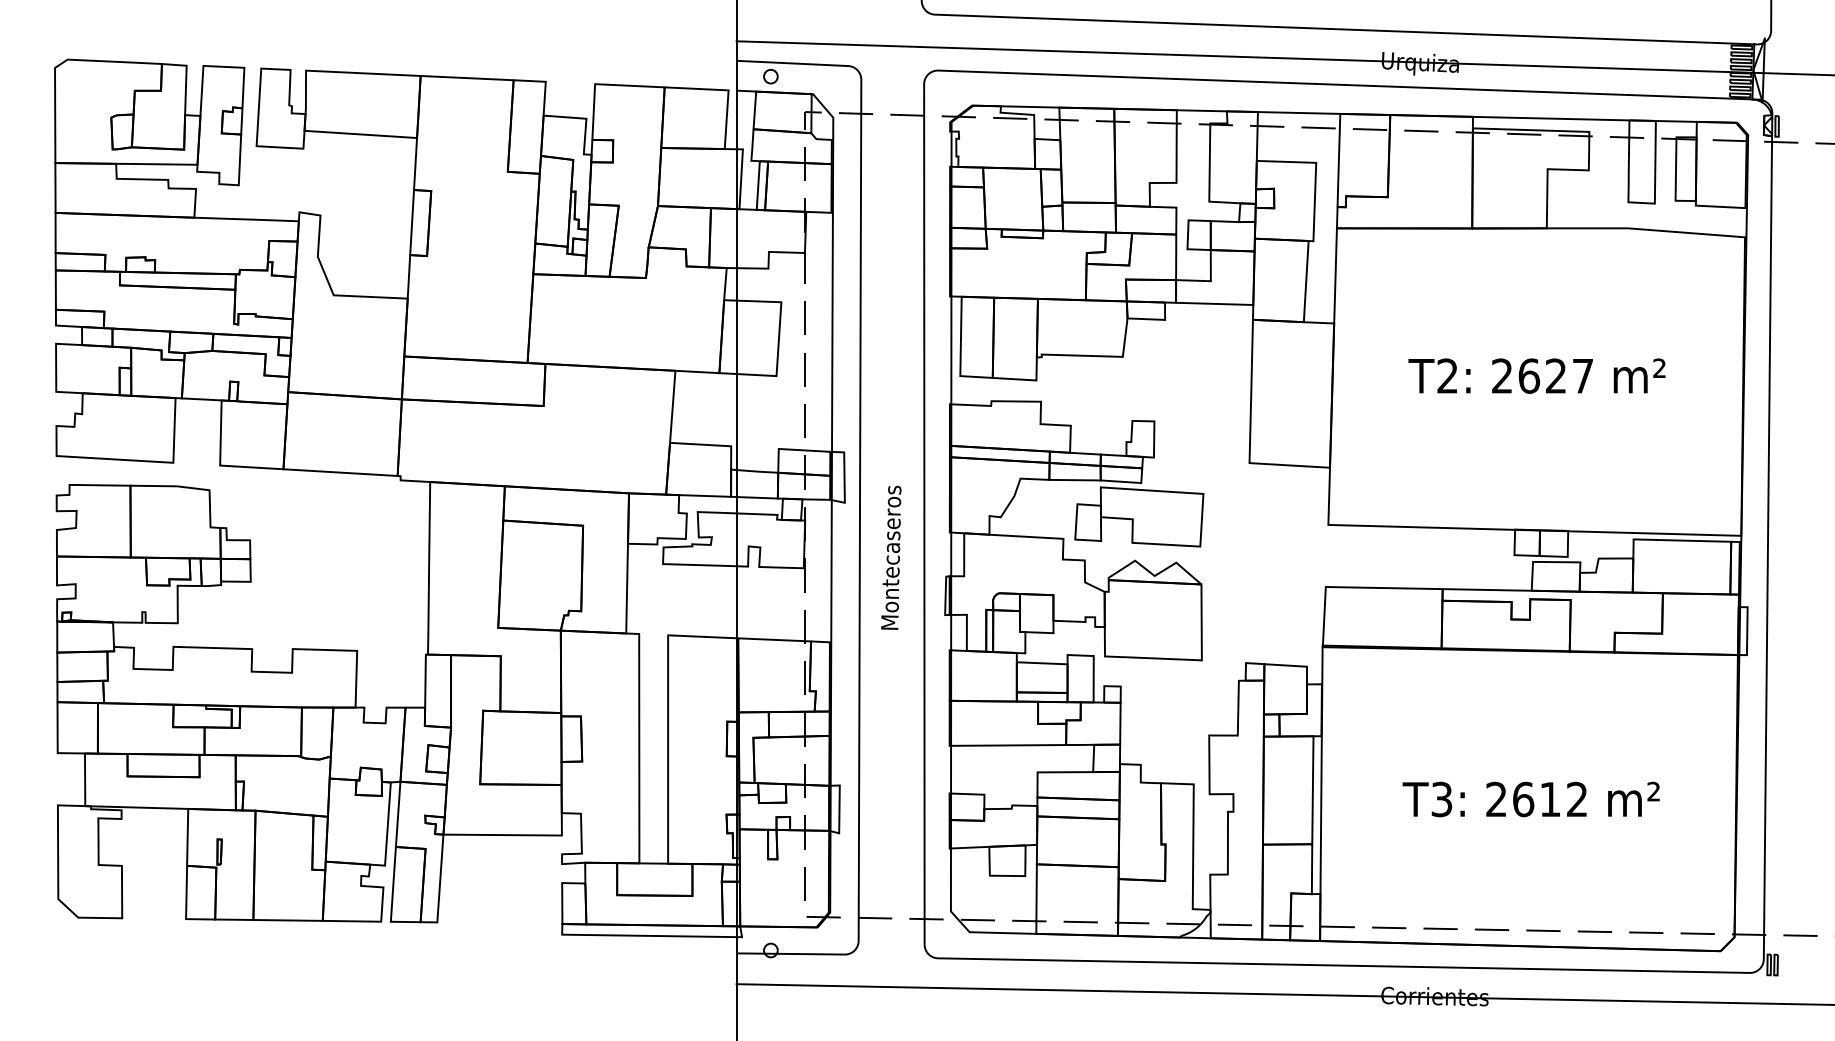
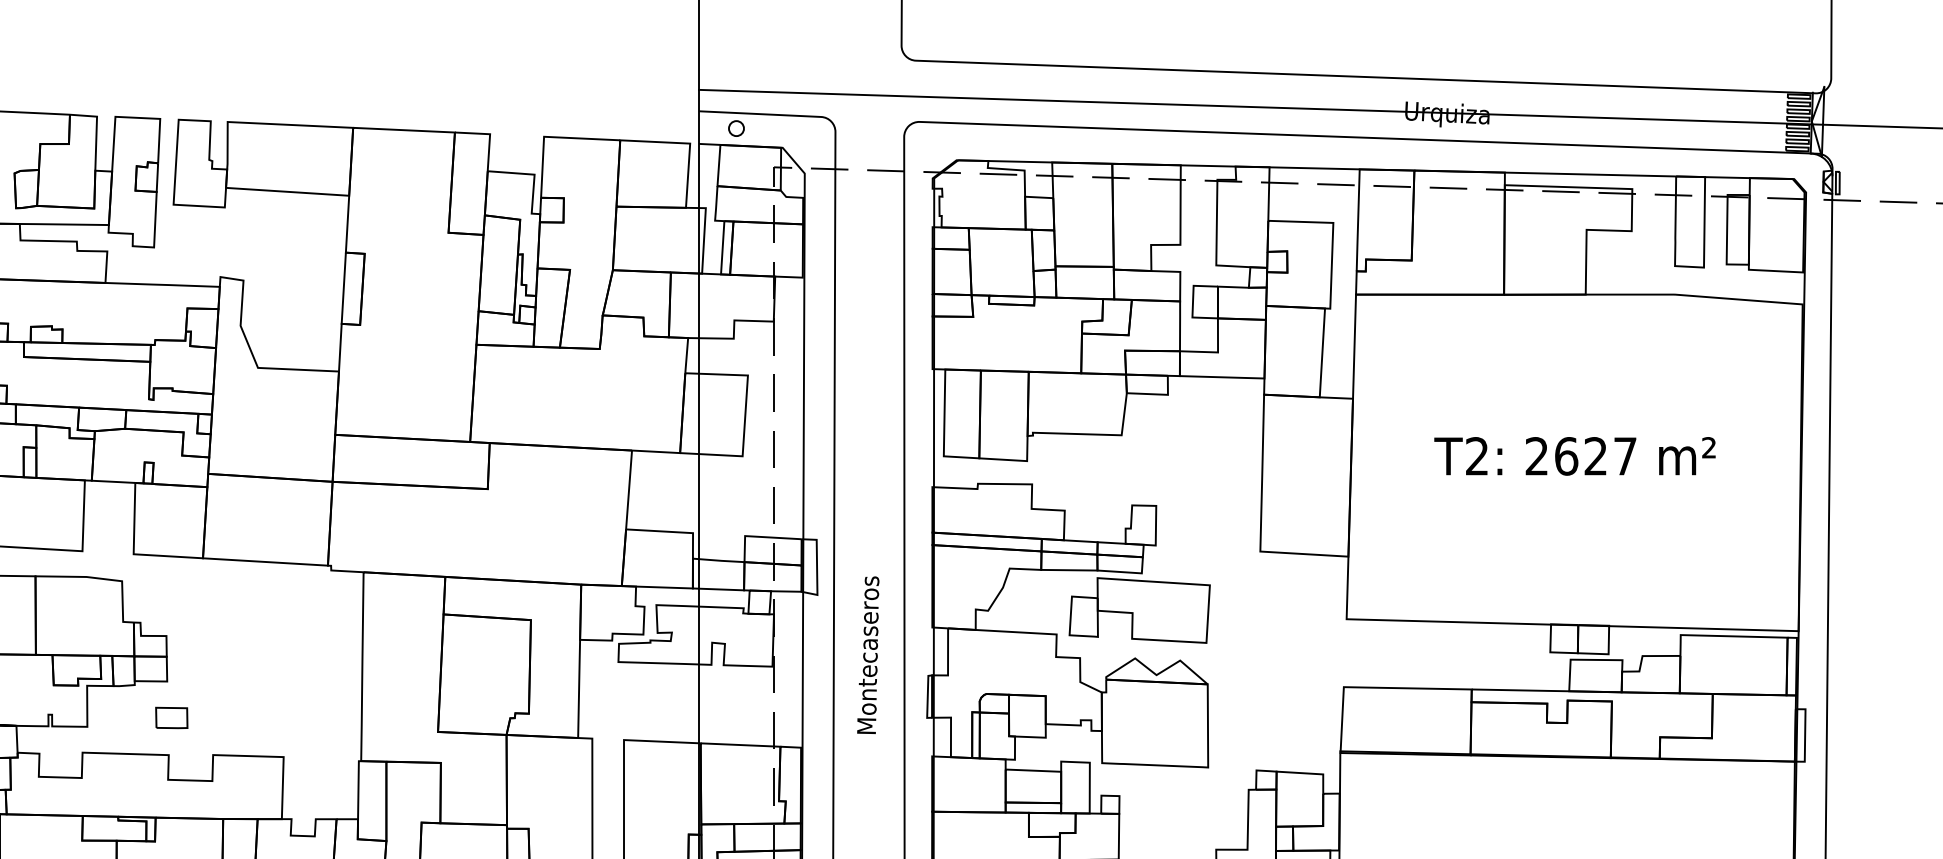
part: (254, 615) -> (171, 718), added

